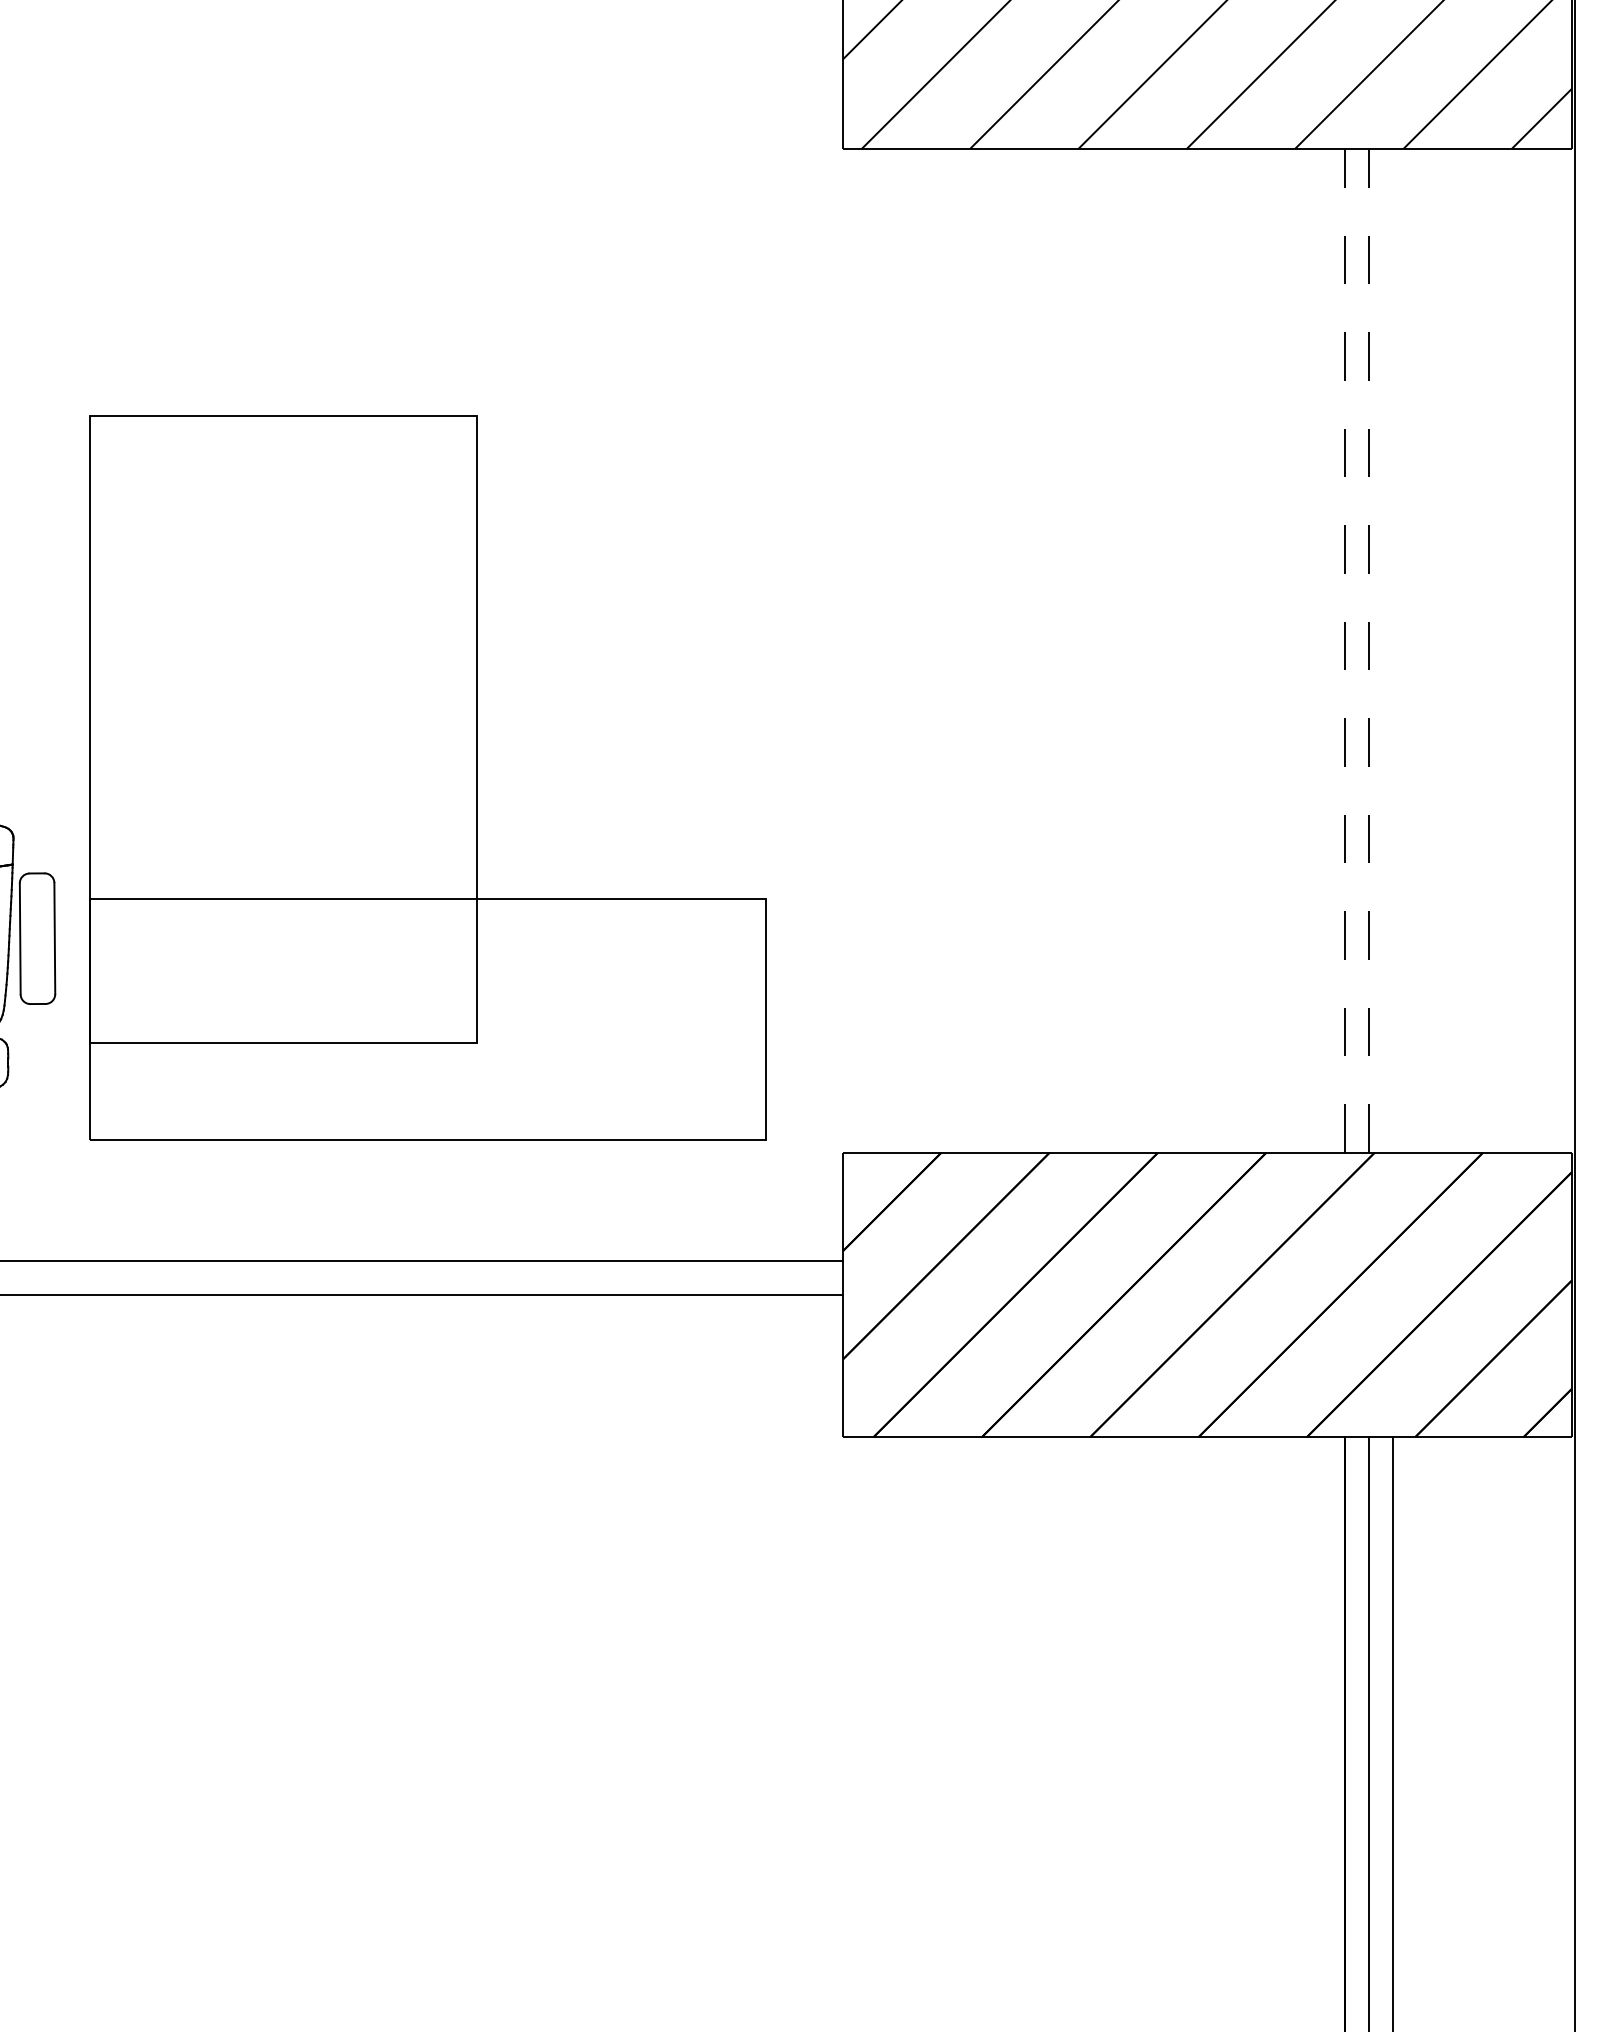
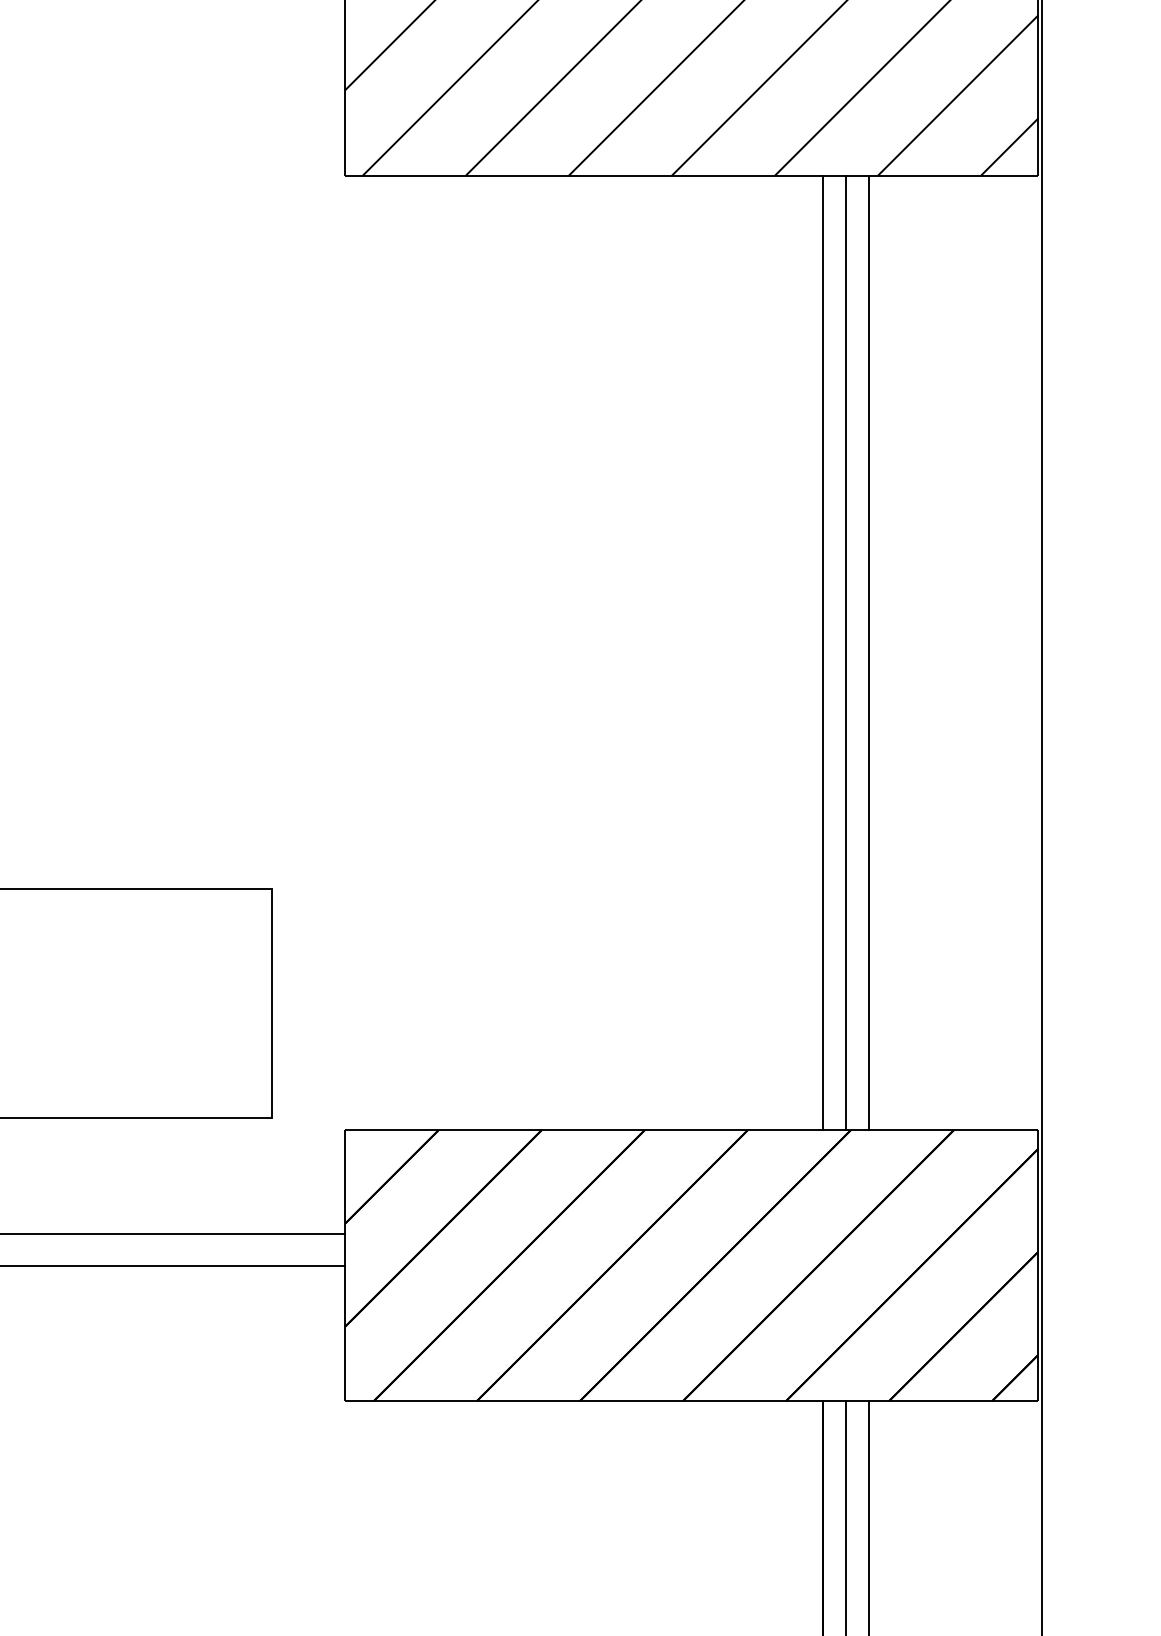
line: (1345, 650) -> (823, 652), dashed -> solid
line: (1369, 650) -> (845, 652), dashed -> solid
line: (1393, 650) -> (868, 652), added

